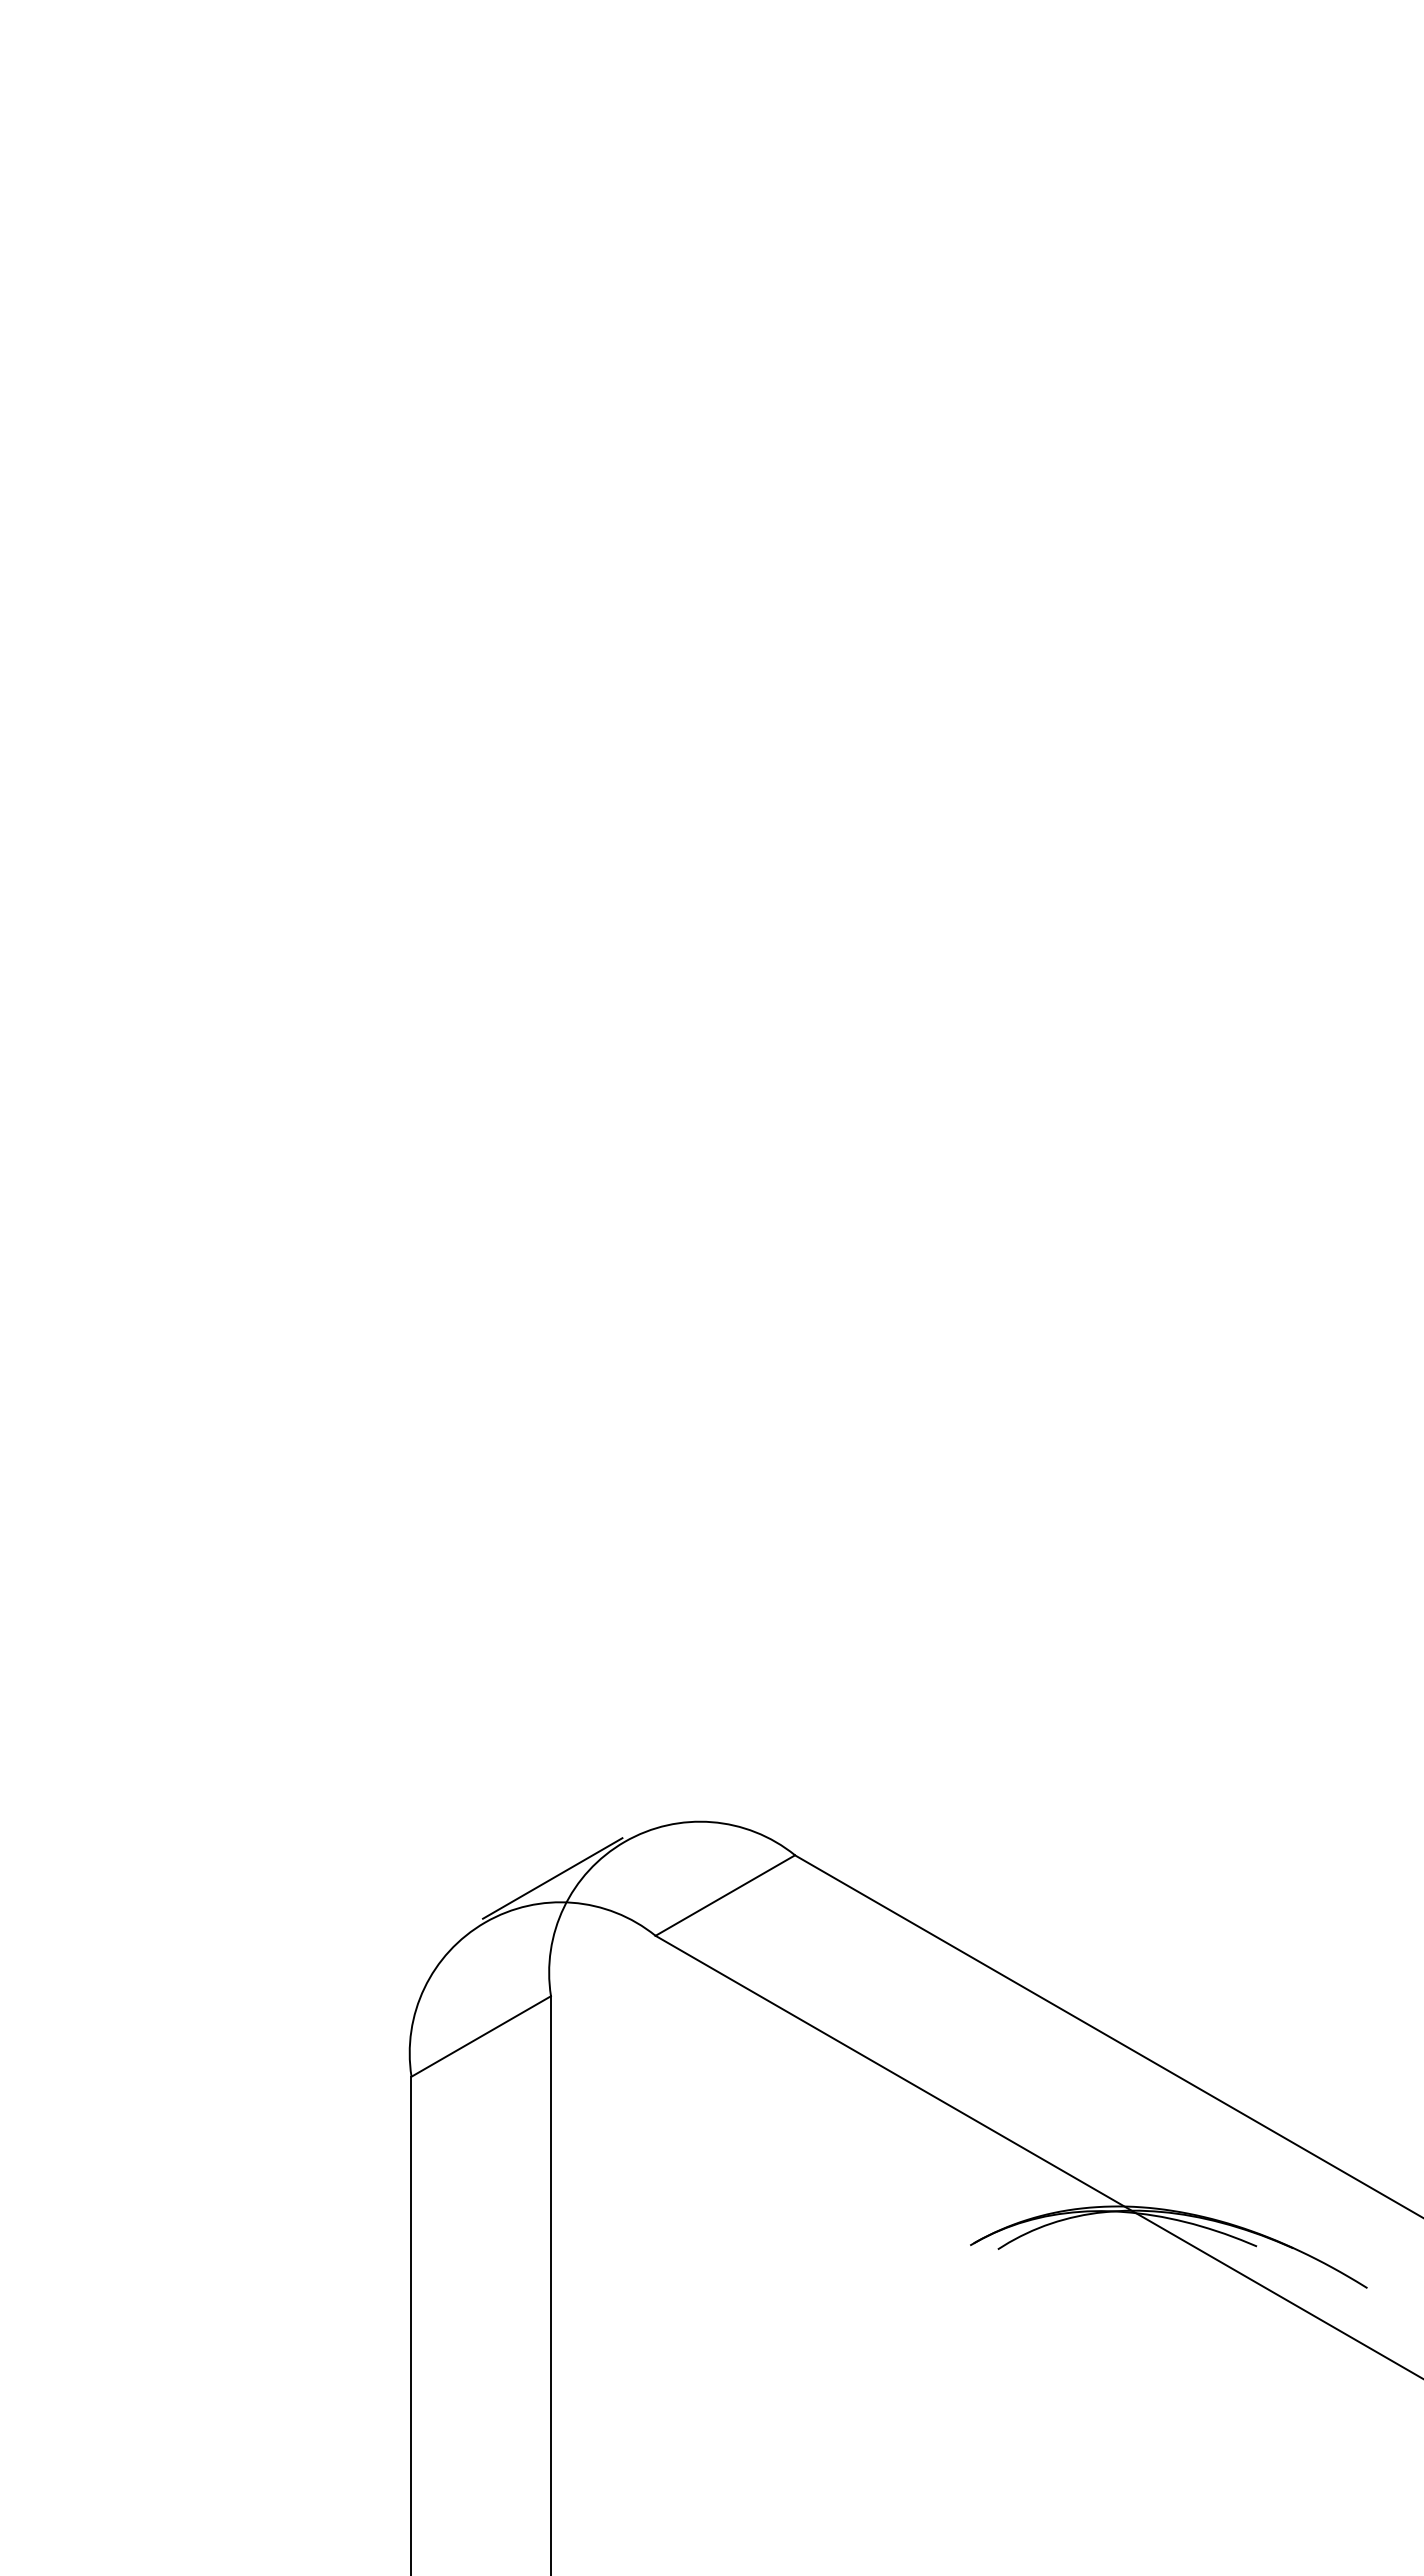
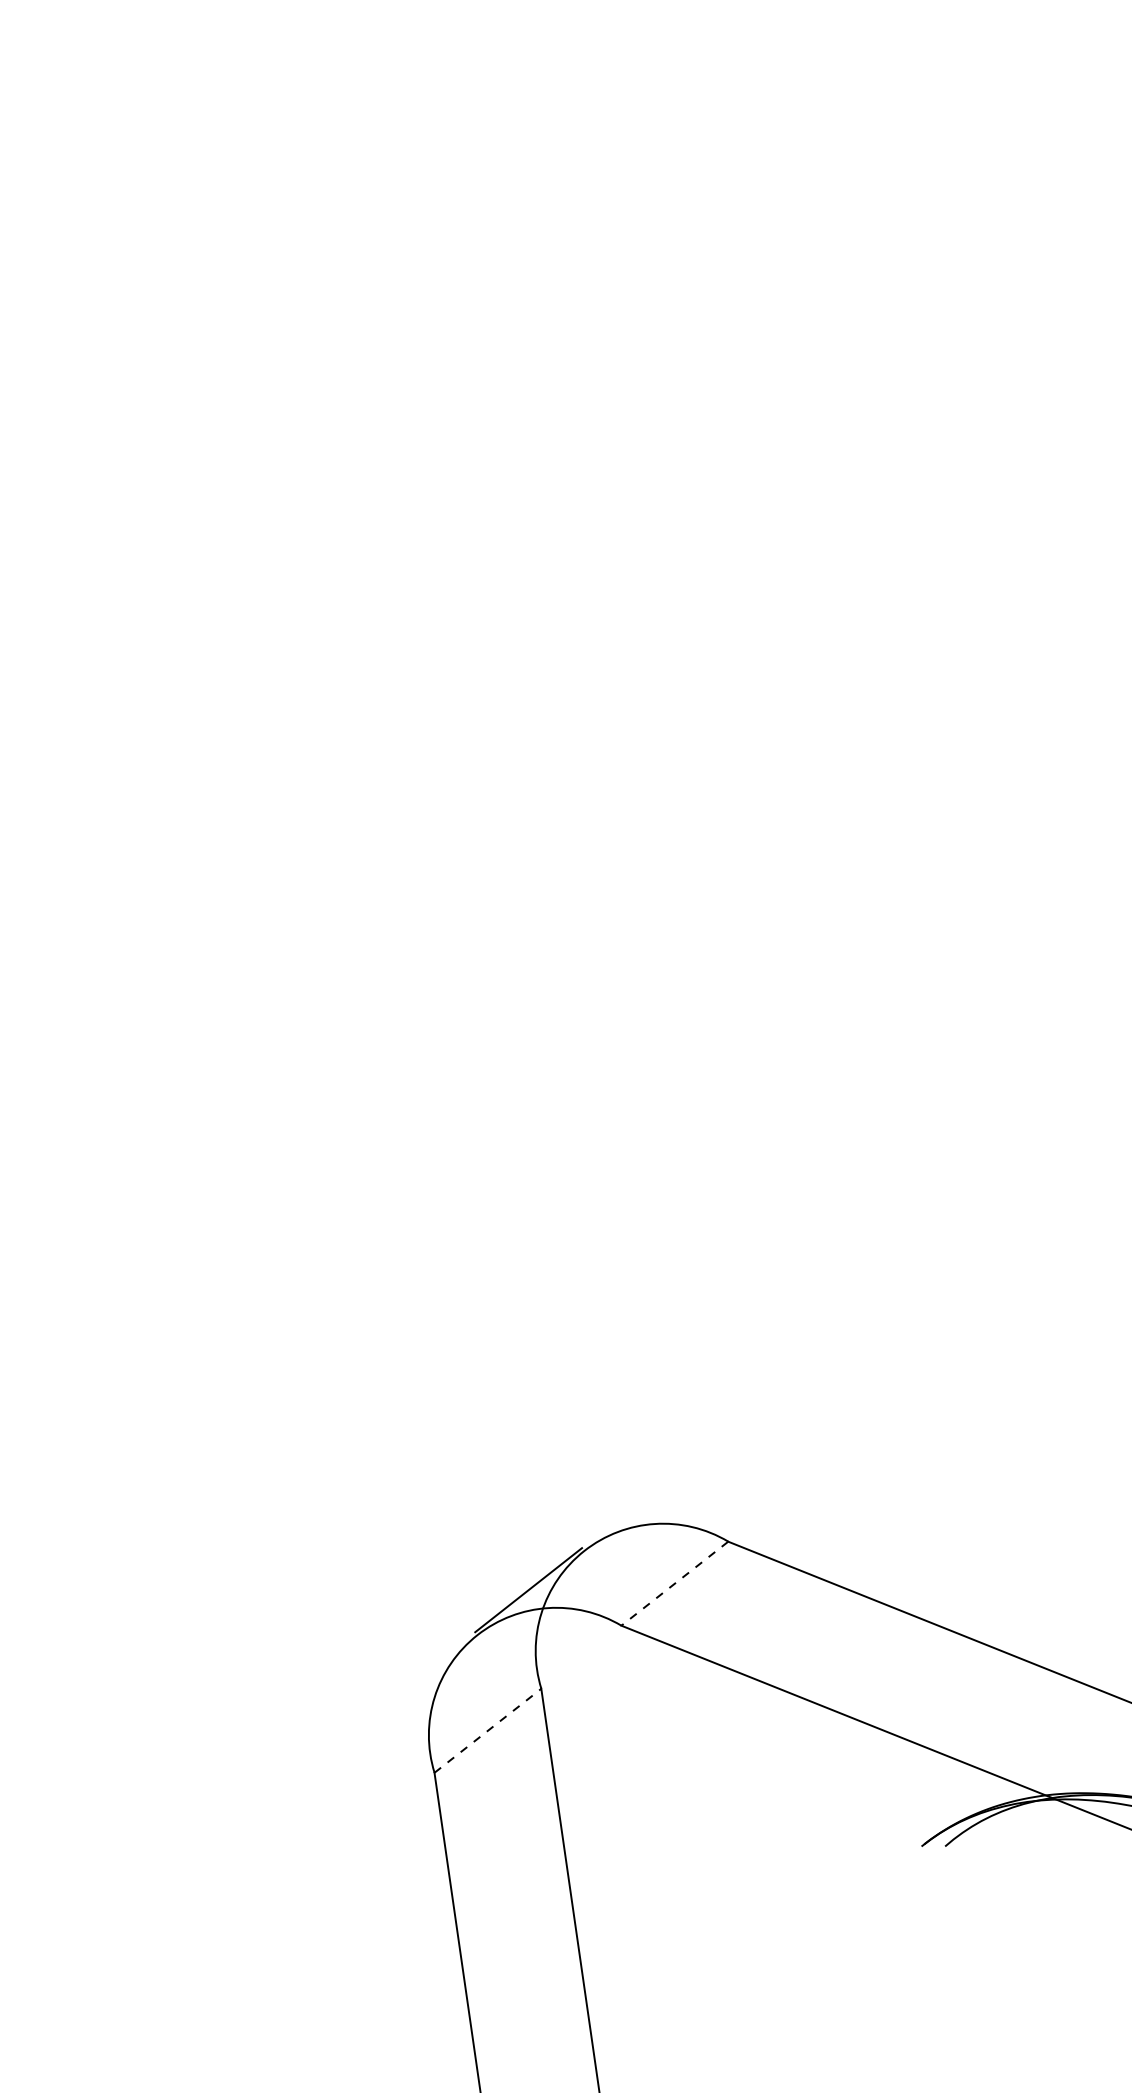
line: (725, 1895) -> (675, 1583), solid -> dashed
line: (481, 2036) -> (488, 1730), solid -> dashed

